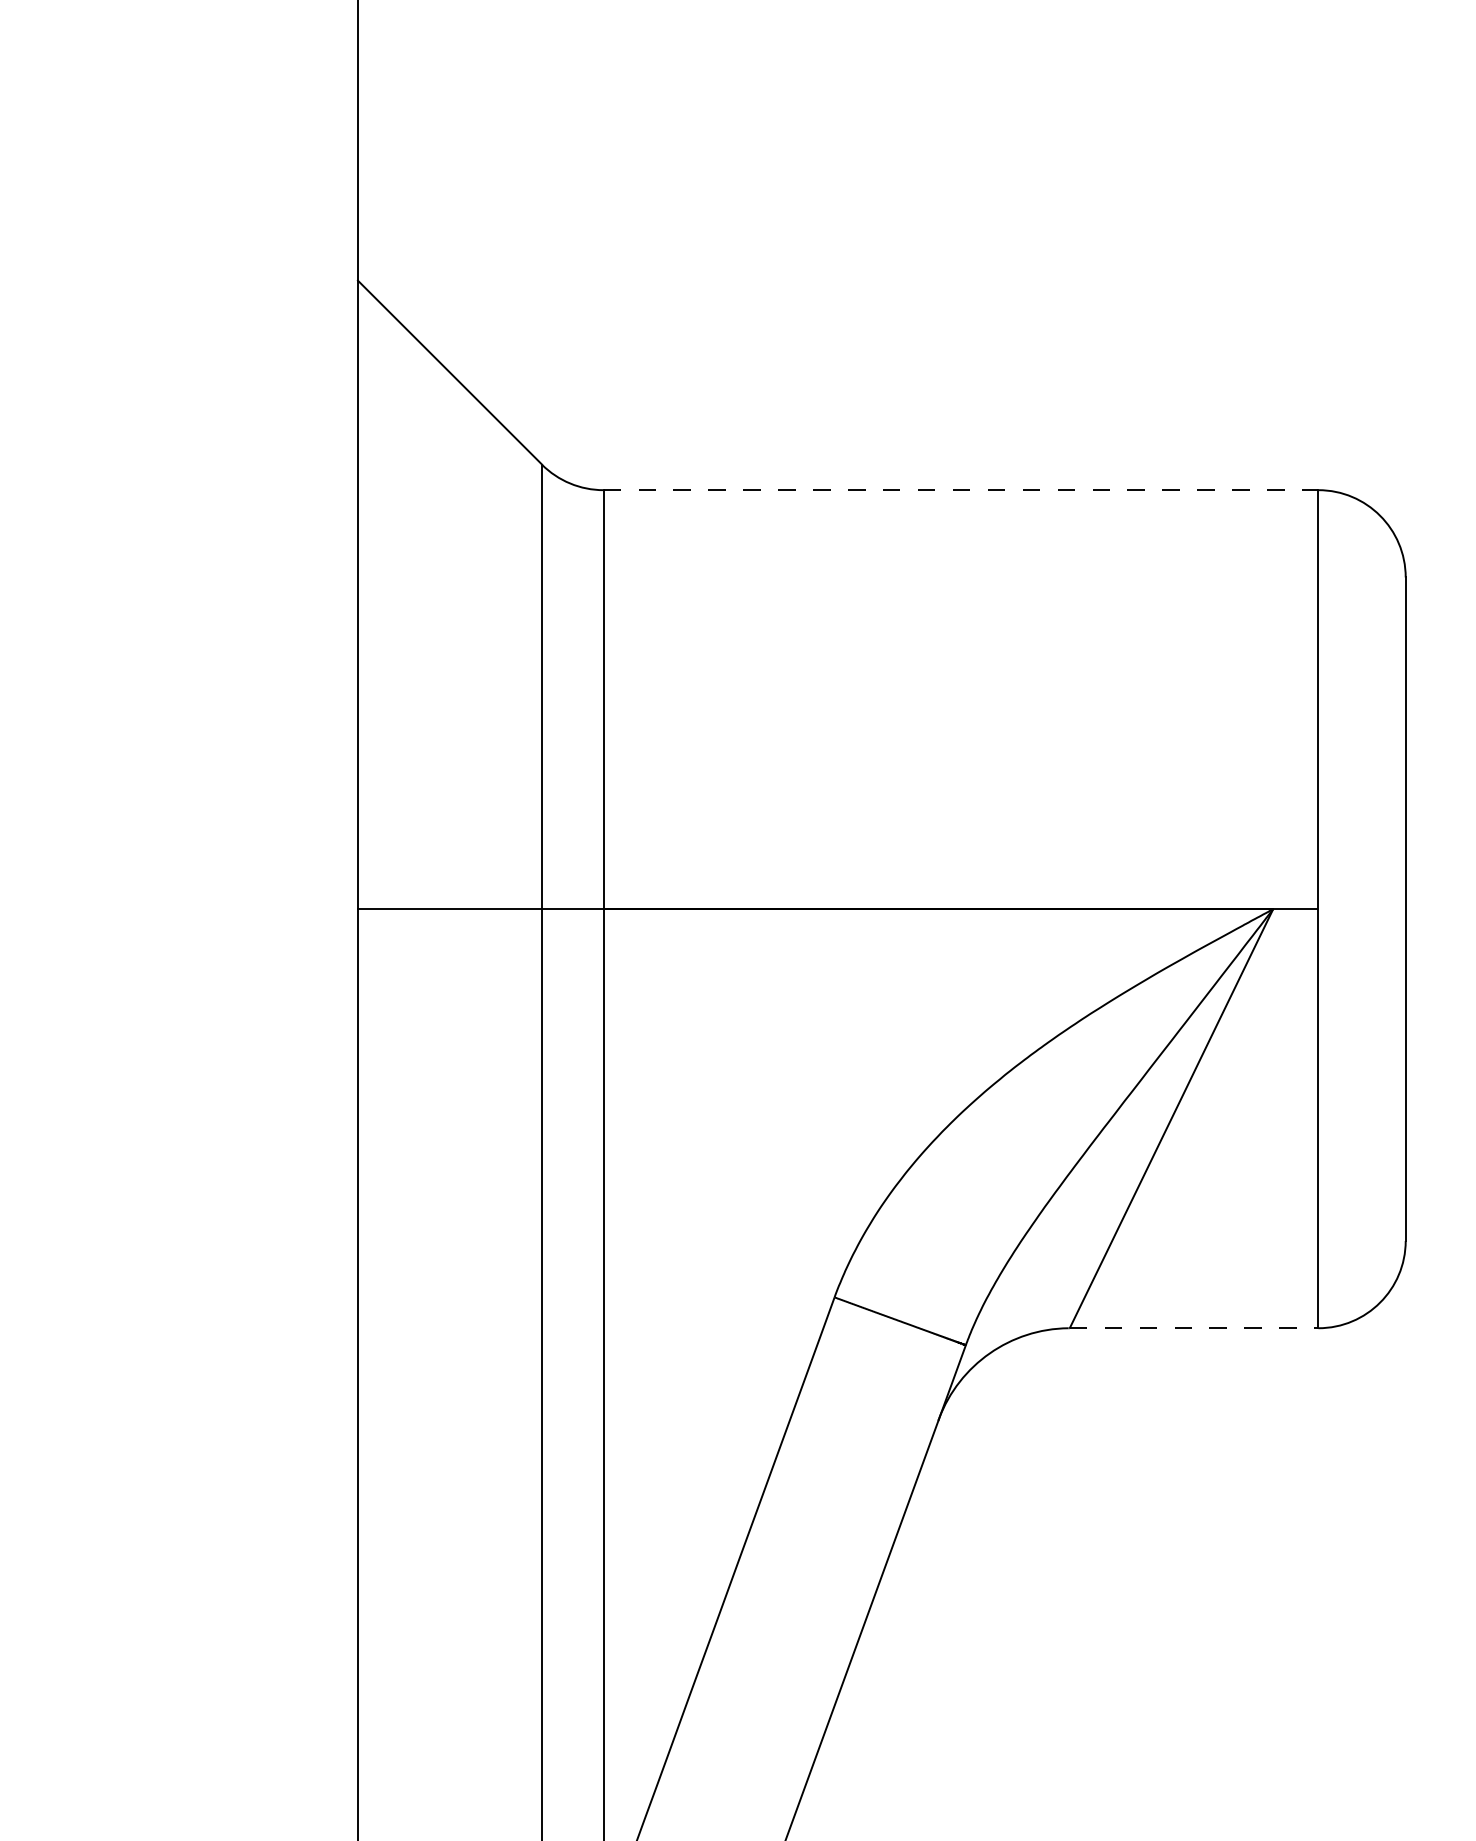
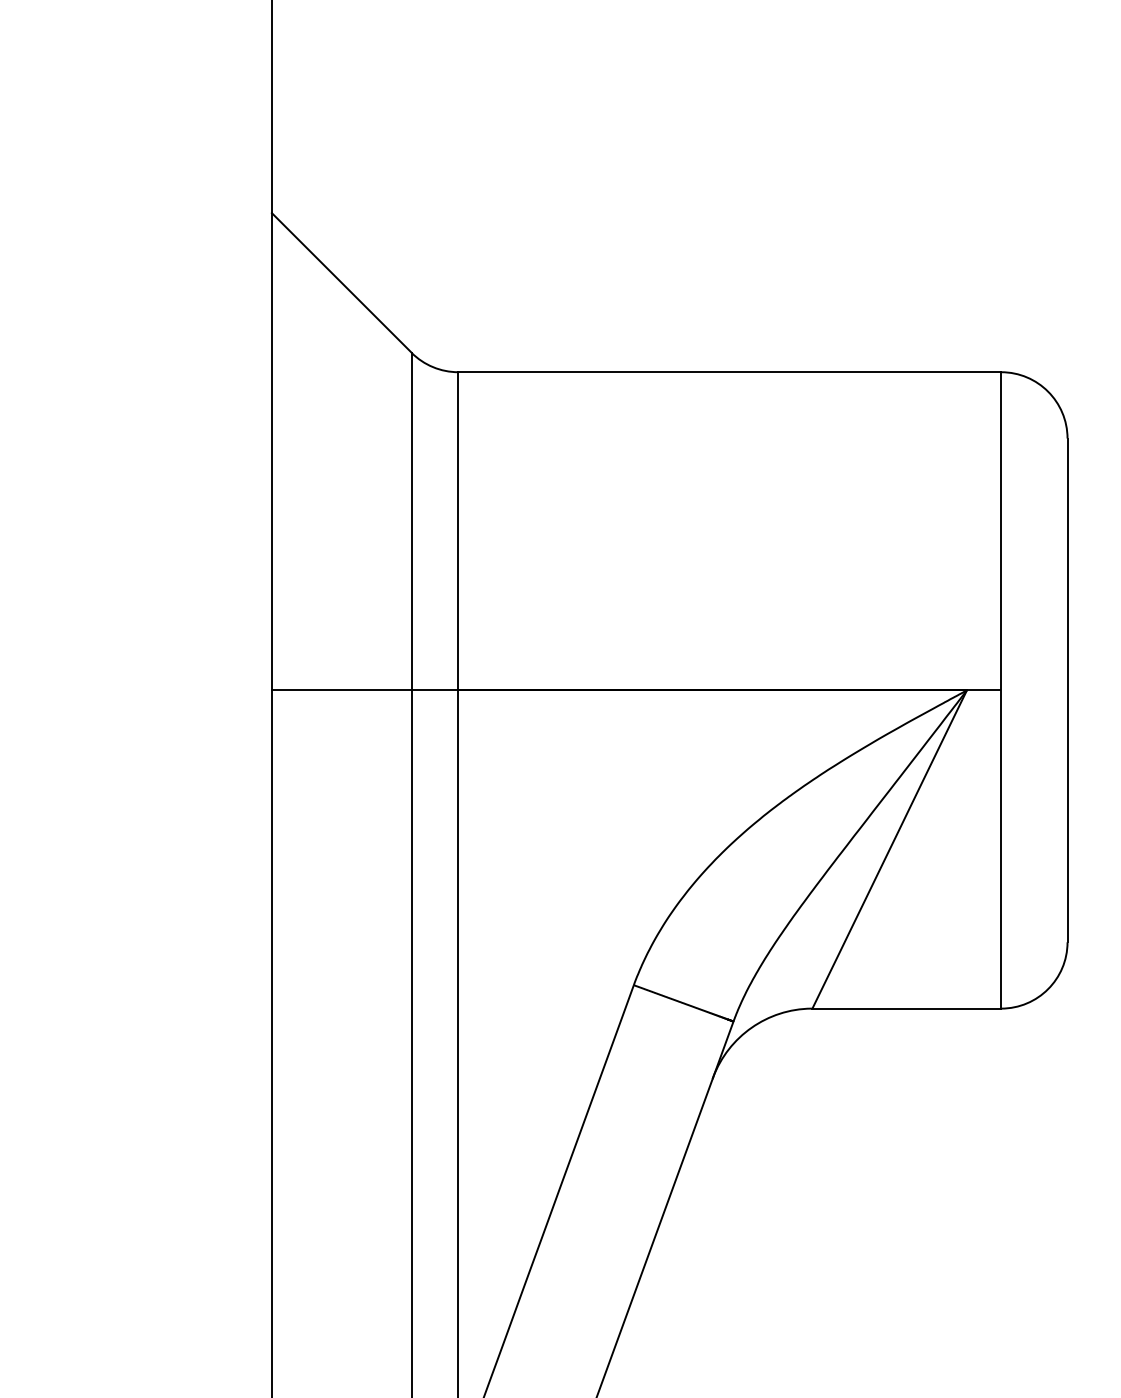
line: (961, 490) -> (730, 372), dashed -> solid
line: (1194, 1328) -> (907, 1008), dashed -> solid

